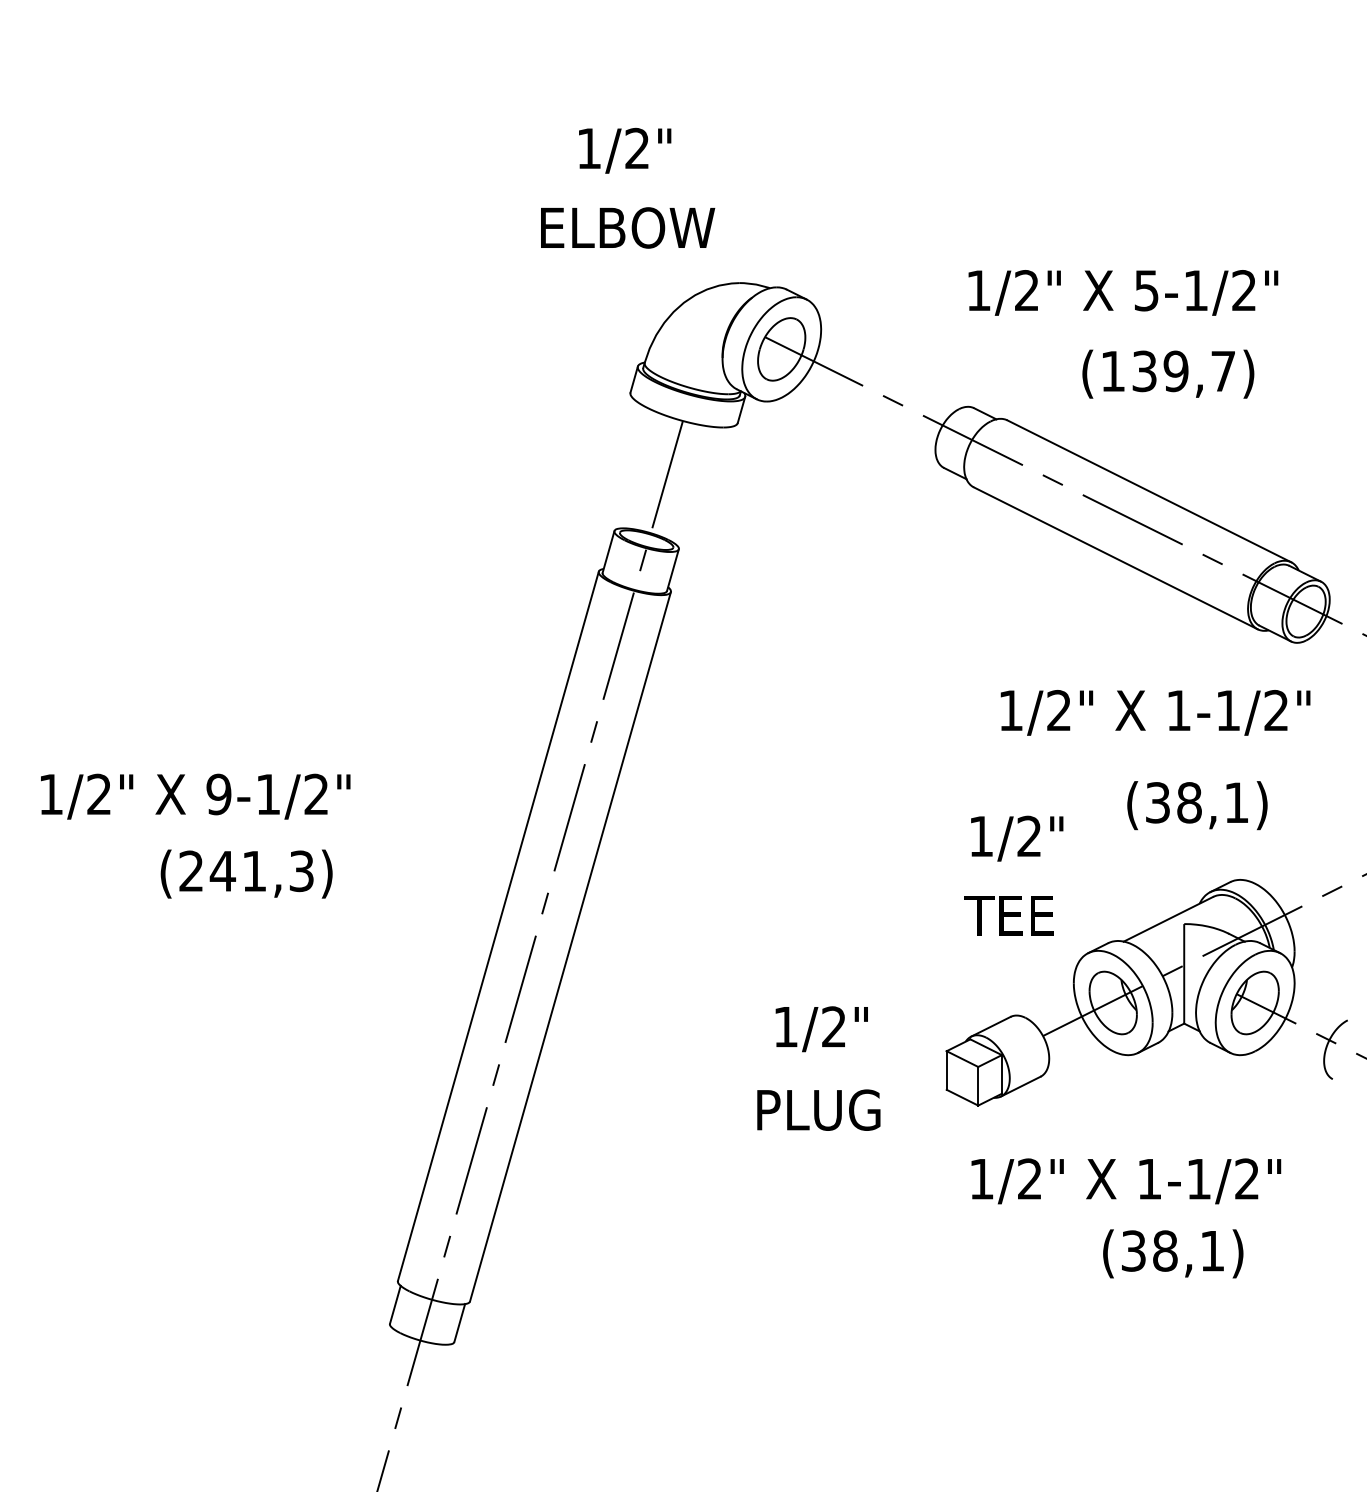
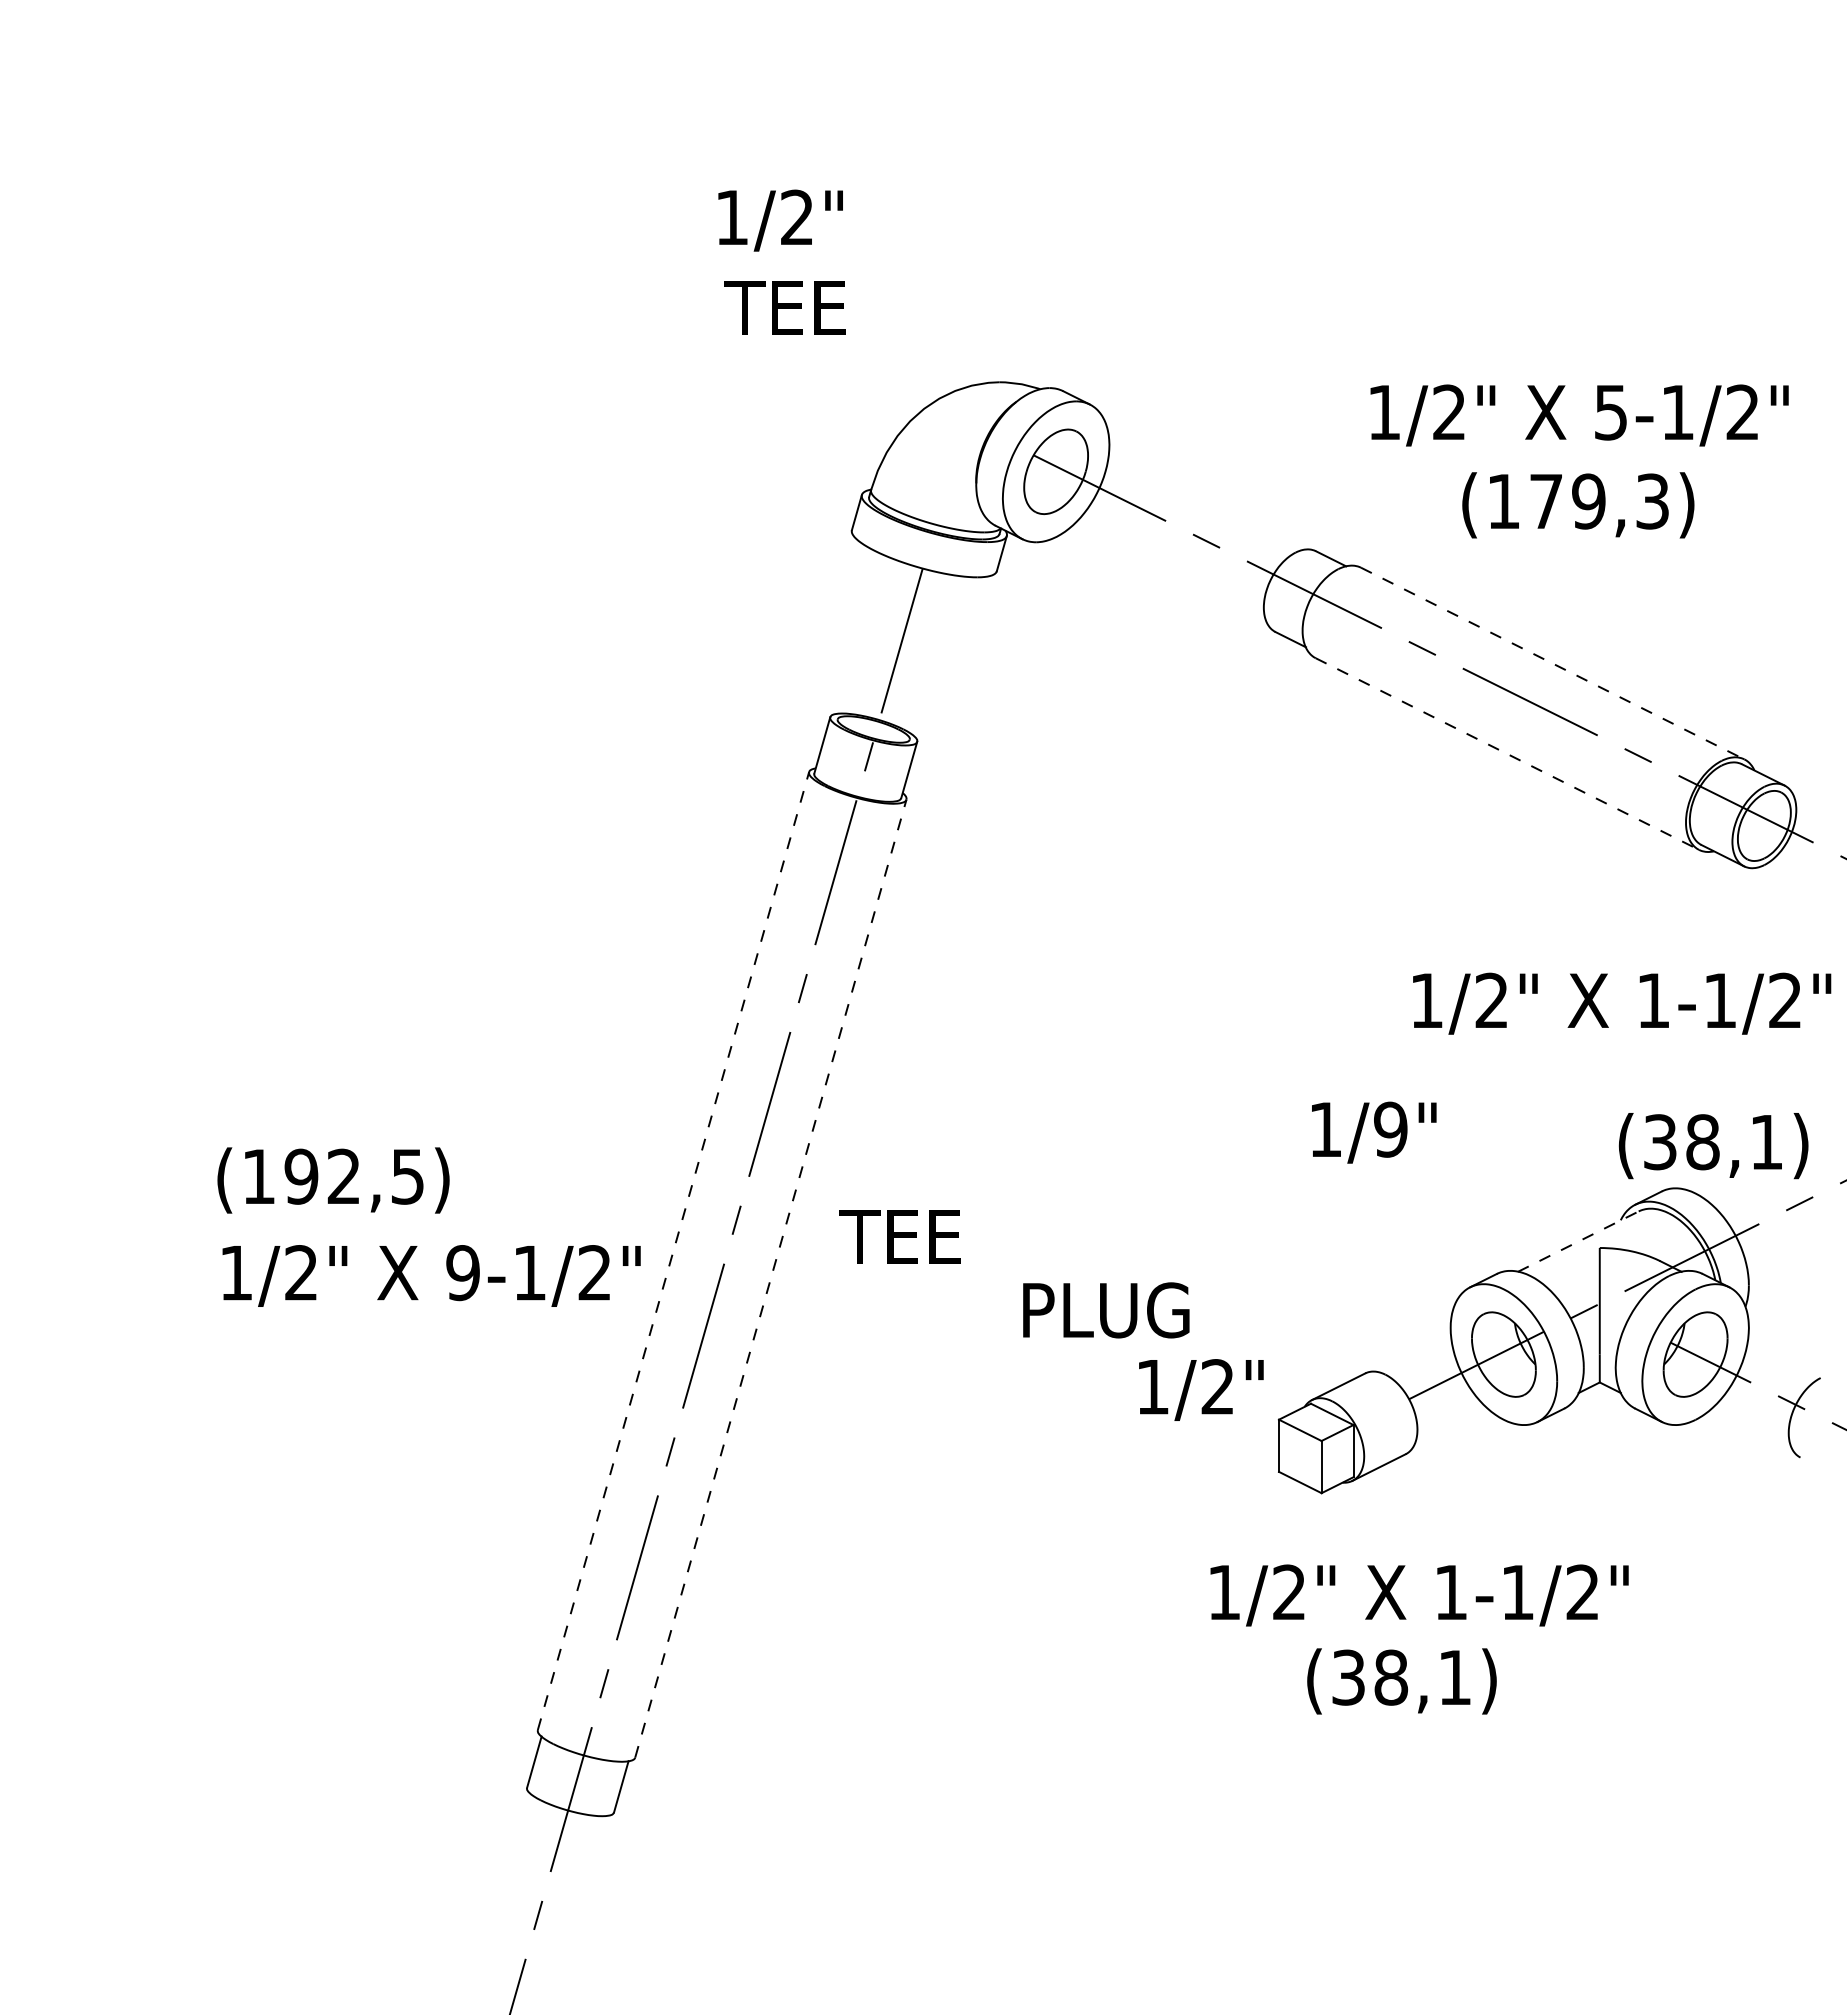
text: (625, 150) -> (780, 220), moved
text: (625, 227) -> (845, 307), ELBOW -> TEE
text: (1123, 292) -> (1579, 415), moved
text: (1184, 371) -> (1599, 501), (139,7) -> (179,3)
line: (1149, 491) -> (1553, 663), solid -> dashed
line: (1115, 558) -> (1507, 754), solid -> dashed
text: (1155, 712) -> (1622, 1003), moved
text: (195, 796) -> (431, 1275), moved
text: (1197, 805) -> (1713, 1146), moved
text: (1029, 836) -> (1390, 1129), 1/2" -> 1/9"
text: (245, 871) -> (332, 1176), (241,3) -> (192,5)
text: (1008, 915) -> (899, 1236), moved
line: (1168, 919) -> (1578, 1241), solid -> dashed
line: (498, 926) -> (673, 1251), solid -> dashed
line: (570, 946) -> (770, 1278), solid -> dashed
text: (821, 1028) -> (1201, 1389), moved
text: (818, 1110) -> (1106, 1310), moved
text: (1126, 1181) -> (1419, 1595), moved
text: (1172, 1253) -> (1401, 1681), moved

